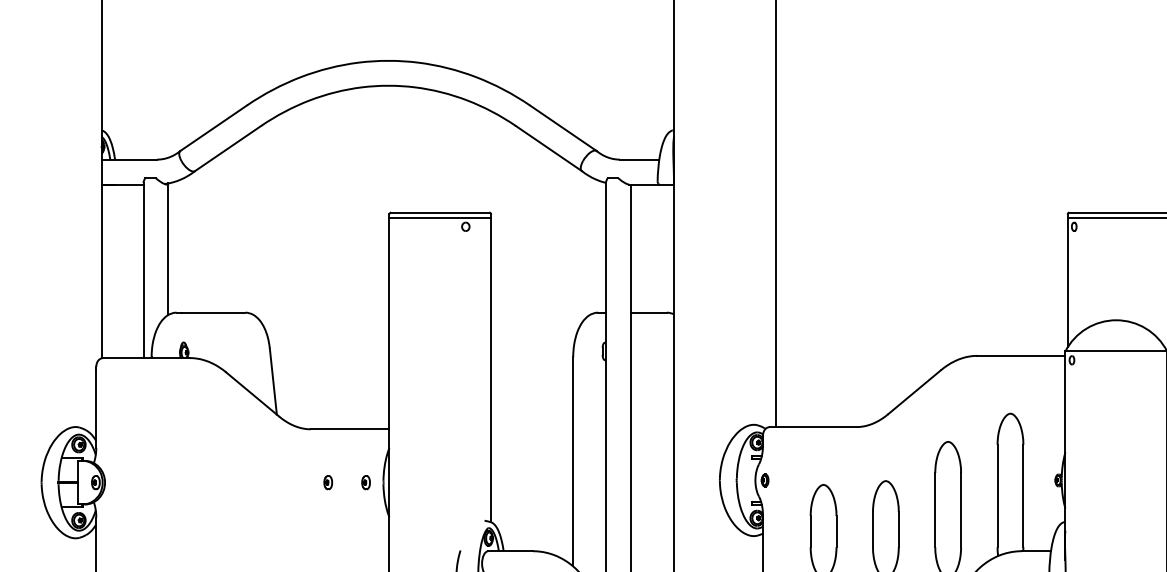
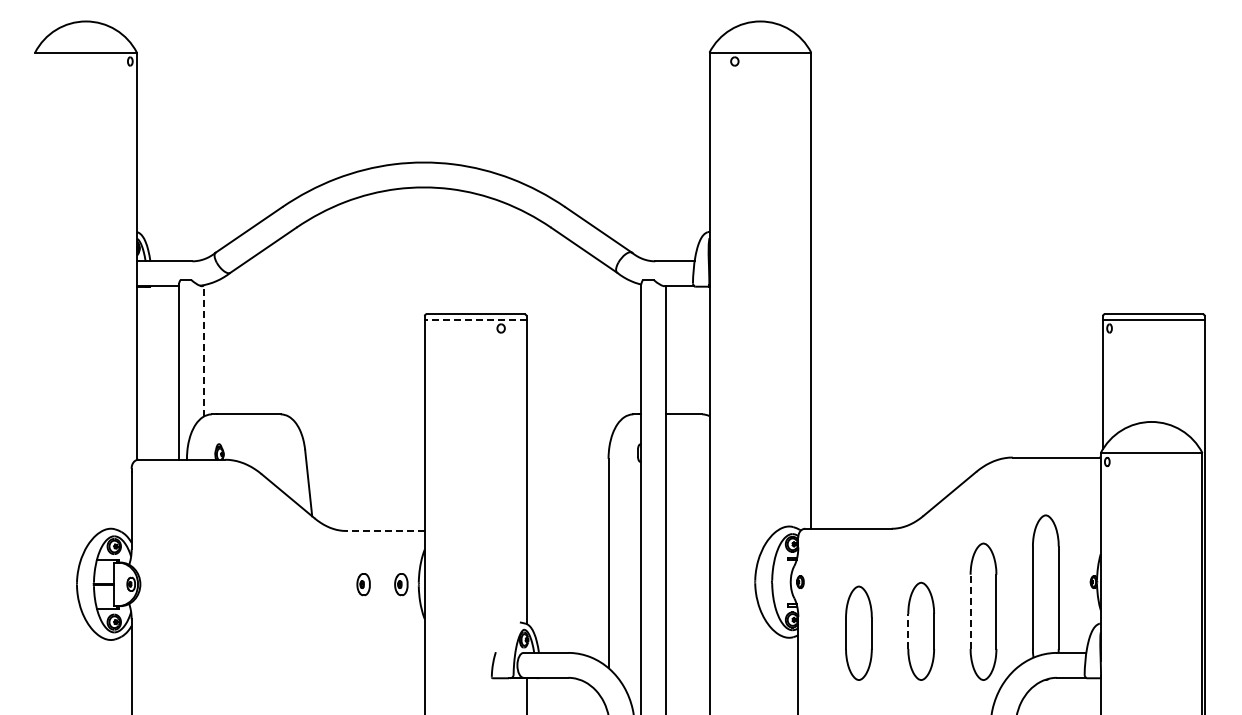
line: (440, 217) -> (475, 319), solid -> dashed
line: (168, 248) -> (203, 350), solid -> dashed
line: (349, 428) -> (384, 530), solid -> dashed
part: (328, 481) -> (363, 583), size x1.6
part: (366, 481) -> (401, 583), size x1.6
line: (935, 509) -> (970, 611), solid -> dashed
line: (873, 528) -> (908, 630), solid -> dashed

